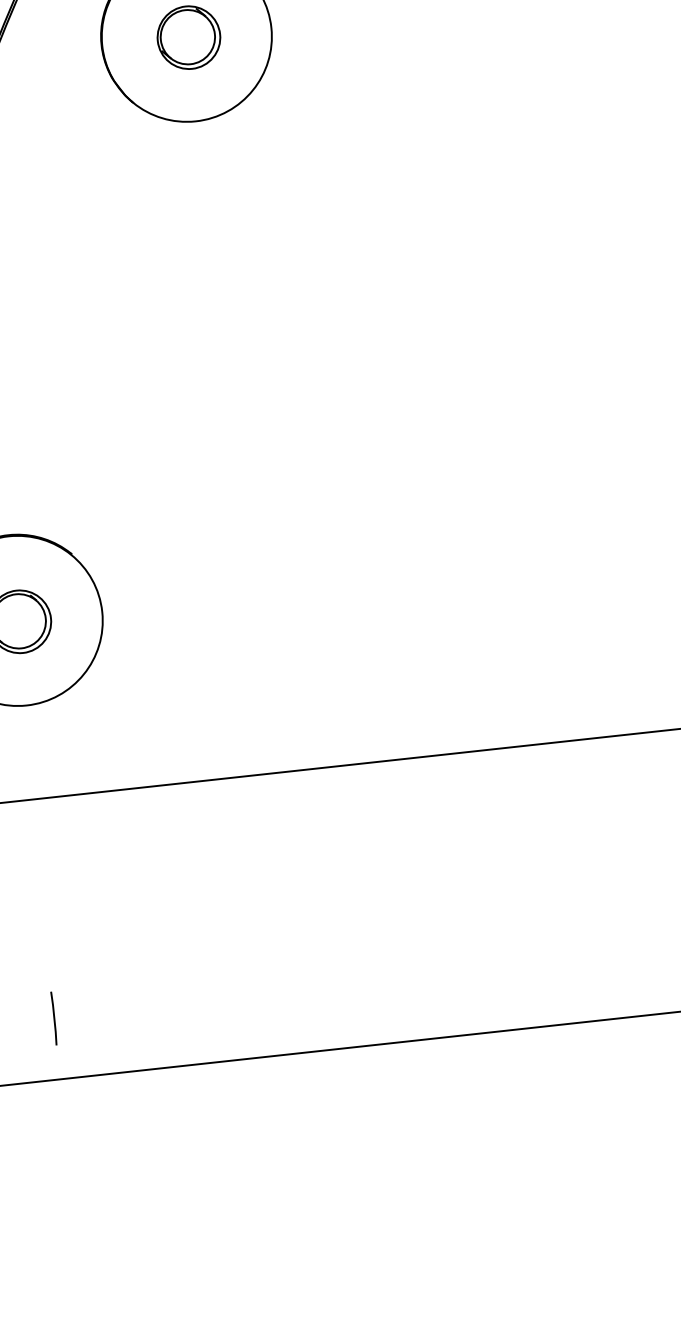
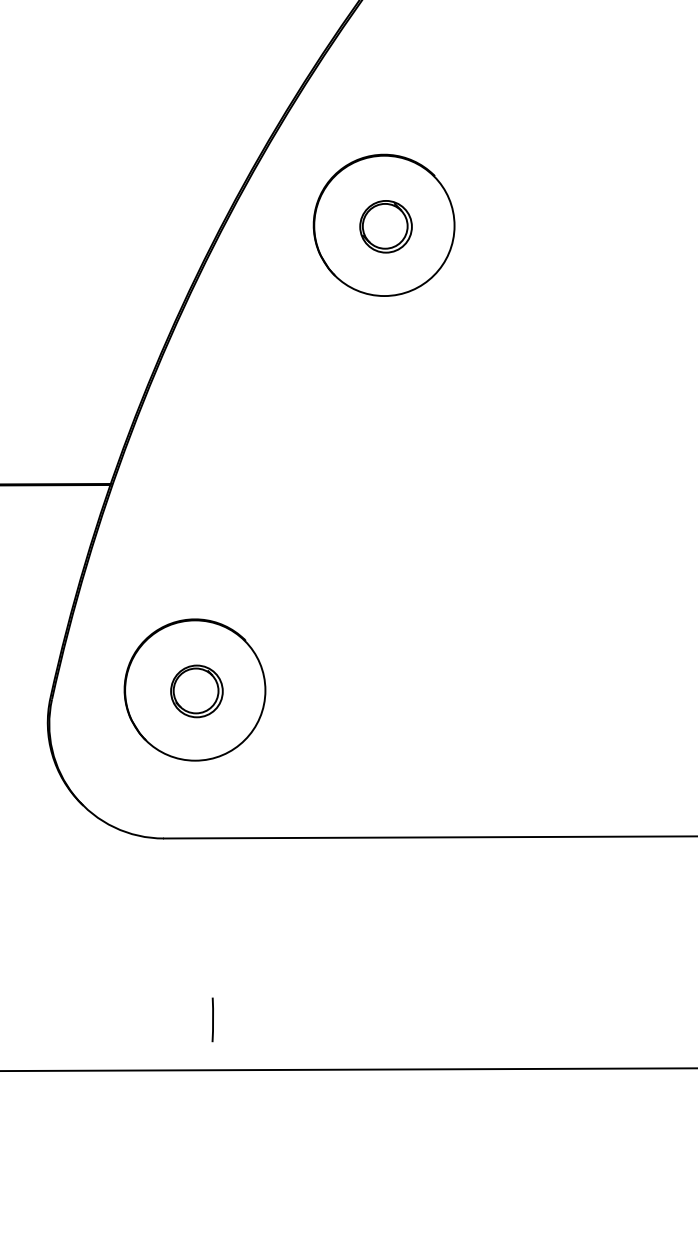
line: (53, 1018) -> (212, 1019), moved

